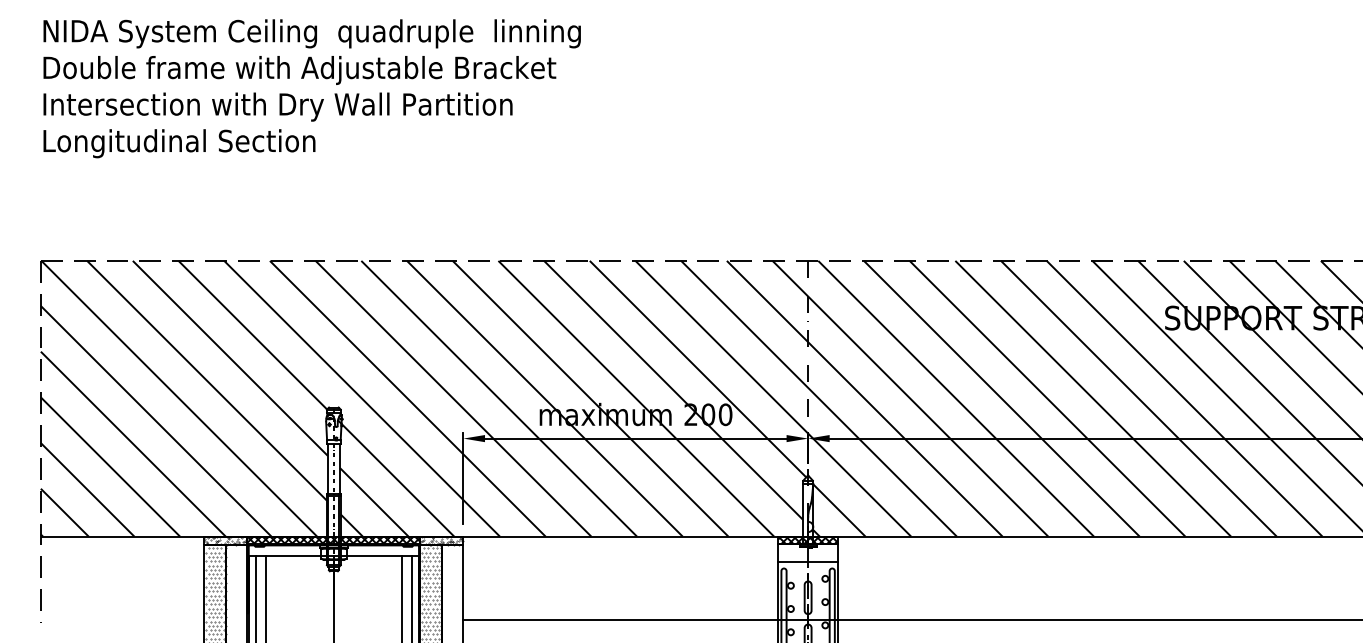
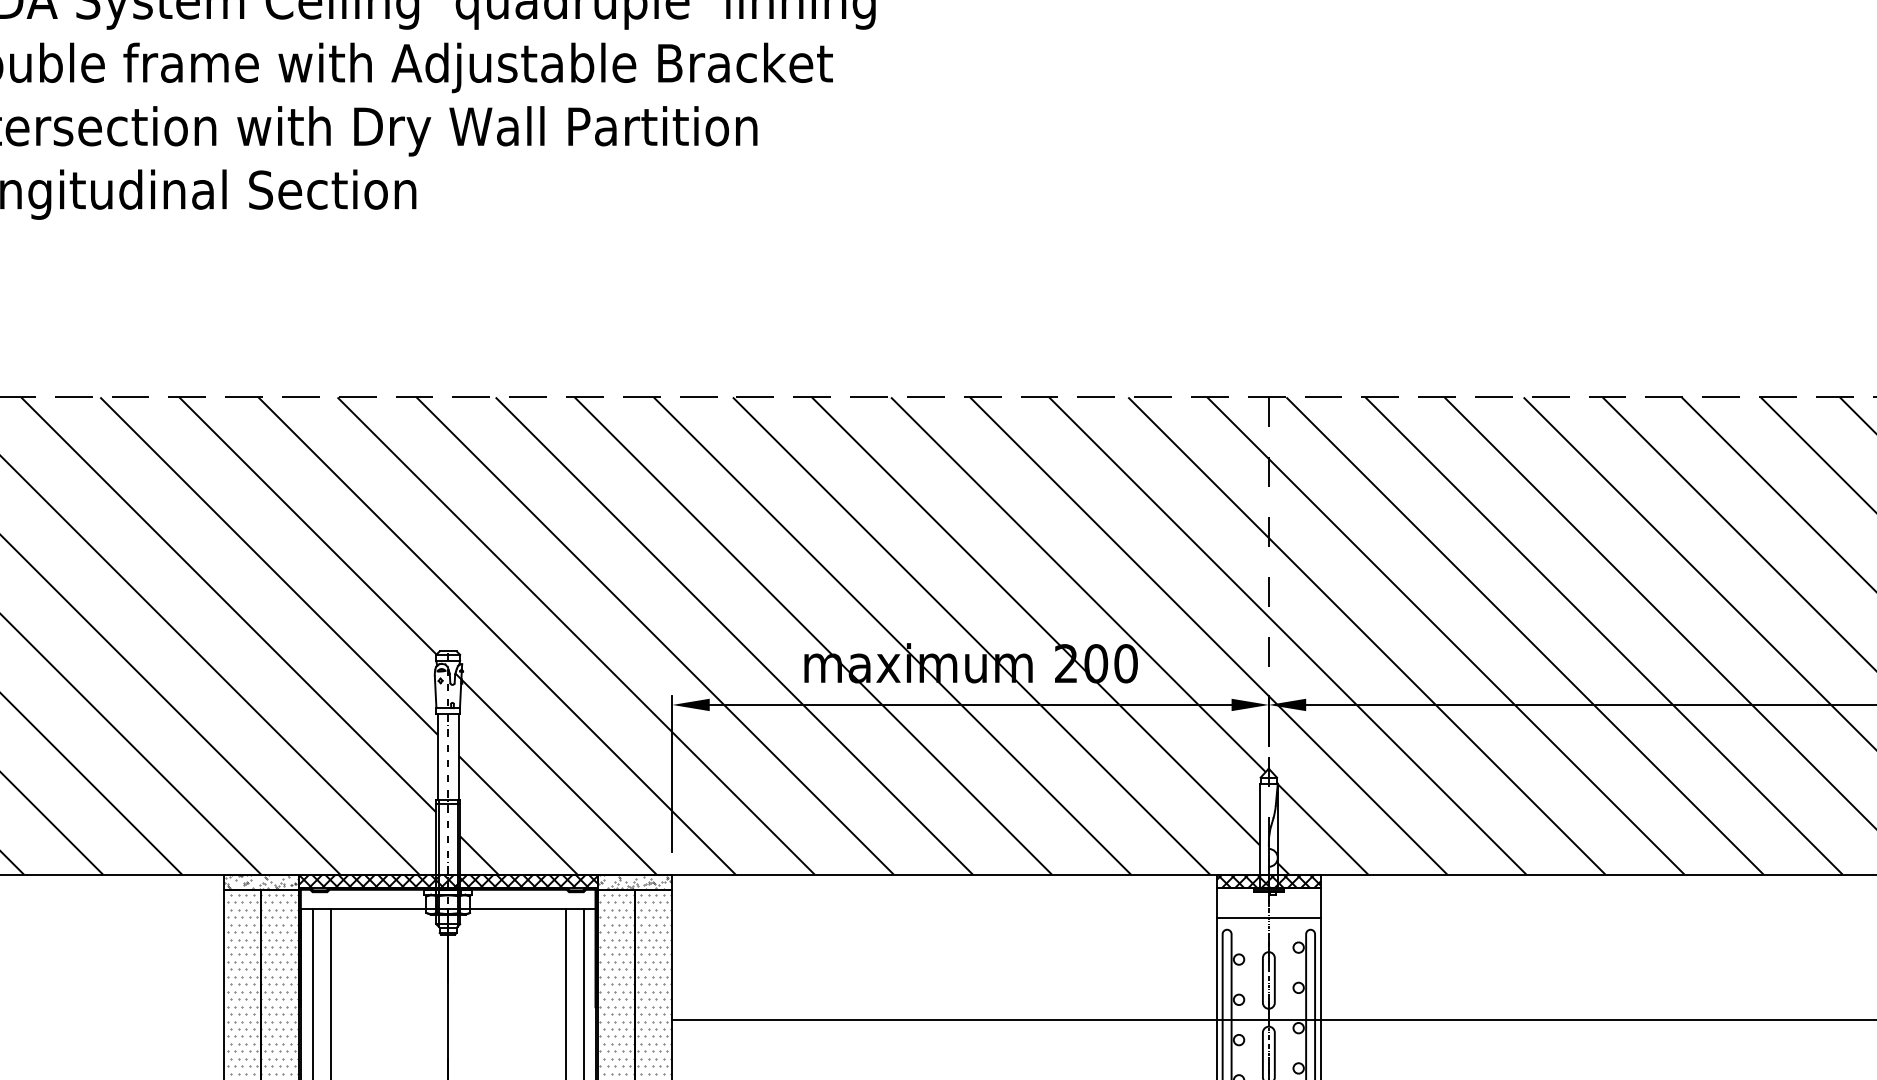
hatch: (237, 593) -> (281, 973), added
hatch: (452, 593) -> (653, 973), added

